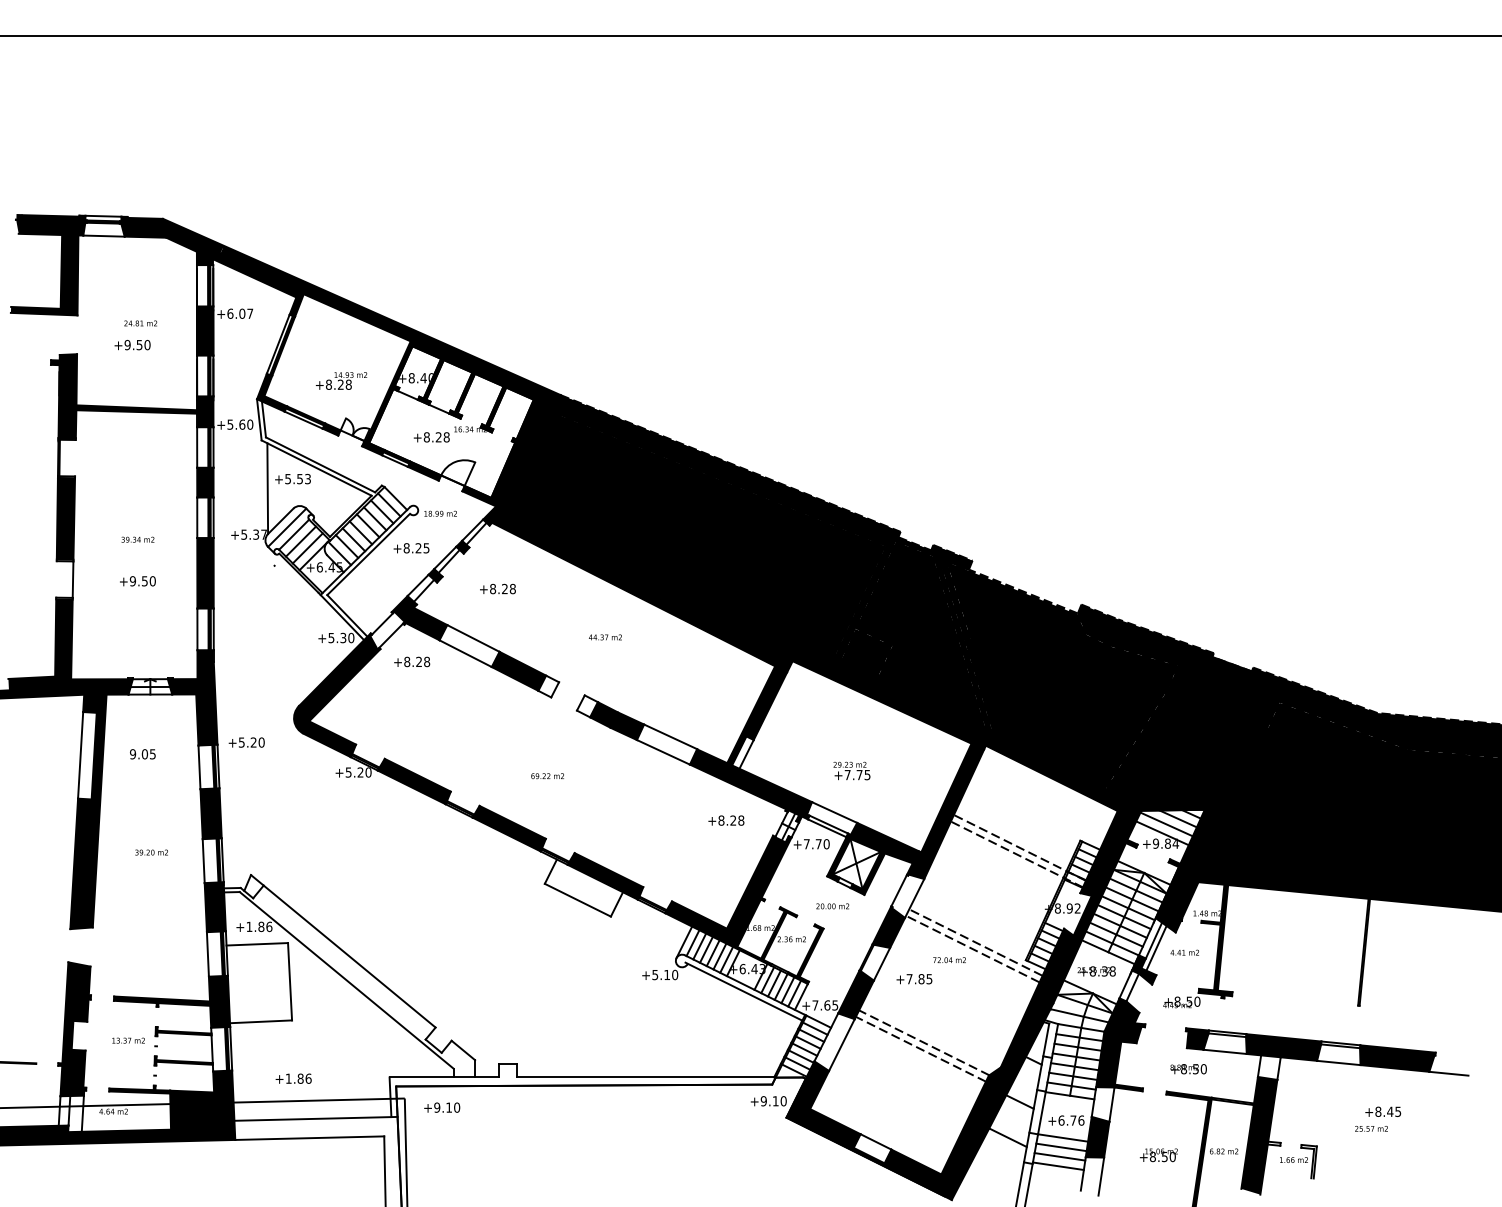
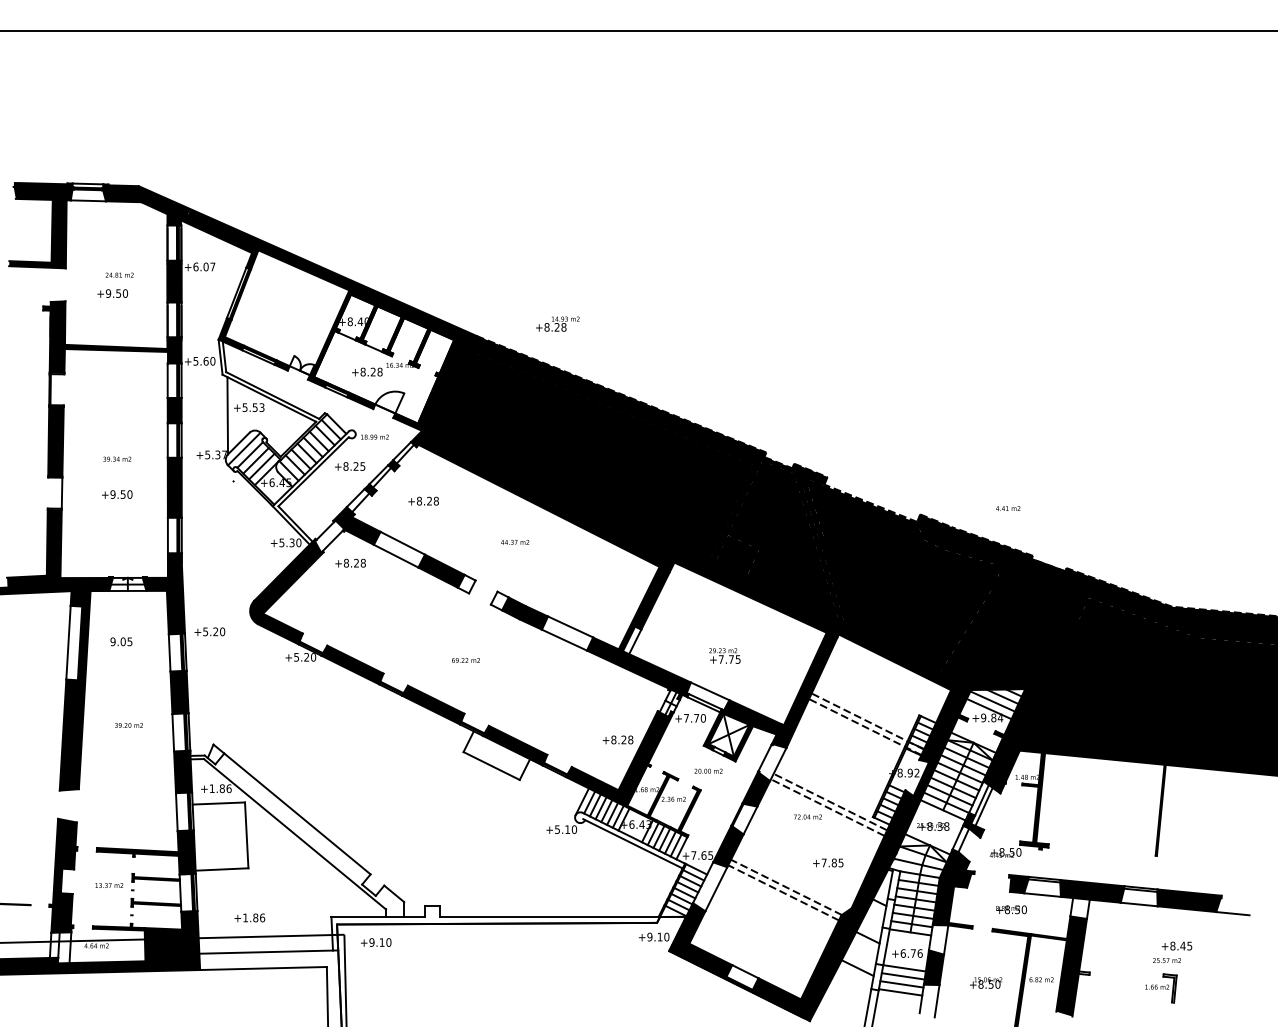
text: (341, 380) -> (557, 323), moved
text: (726, 820) -> (618, 739), moved
text: (1184, 952) -> (1007, 508), moved
text: (914, 979) -> (828, 863), moved
part: (1298, 1161) -> (1161, 988), moved

